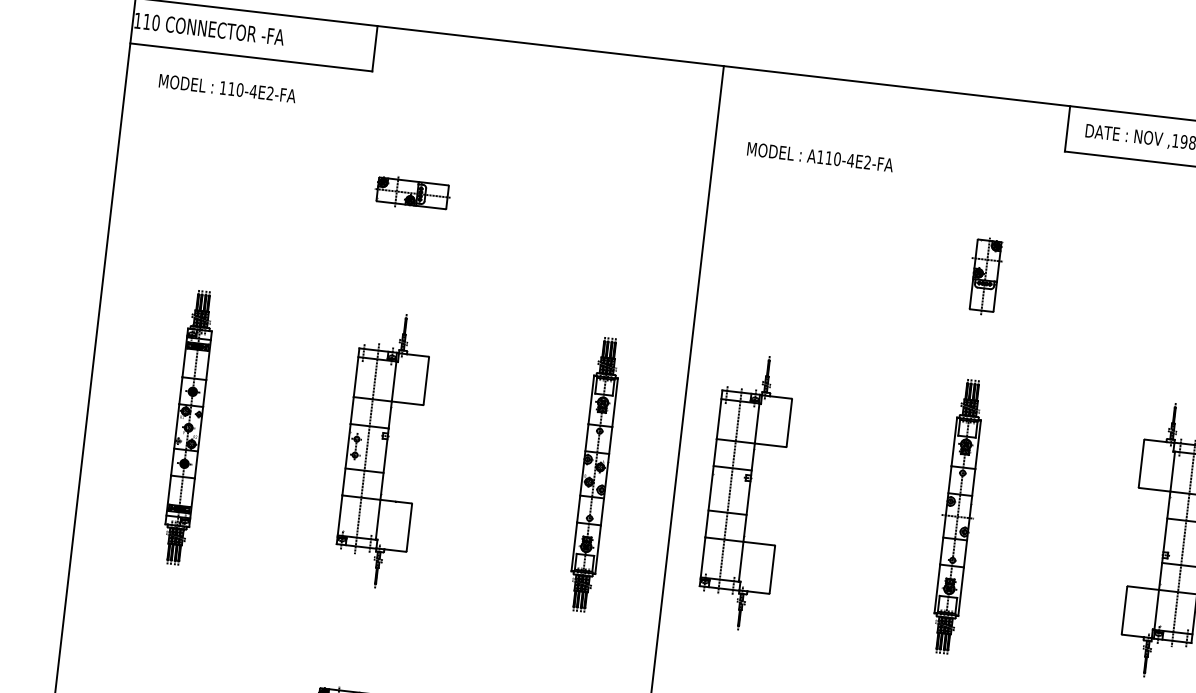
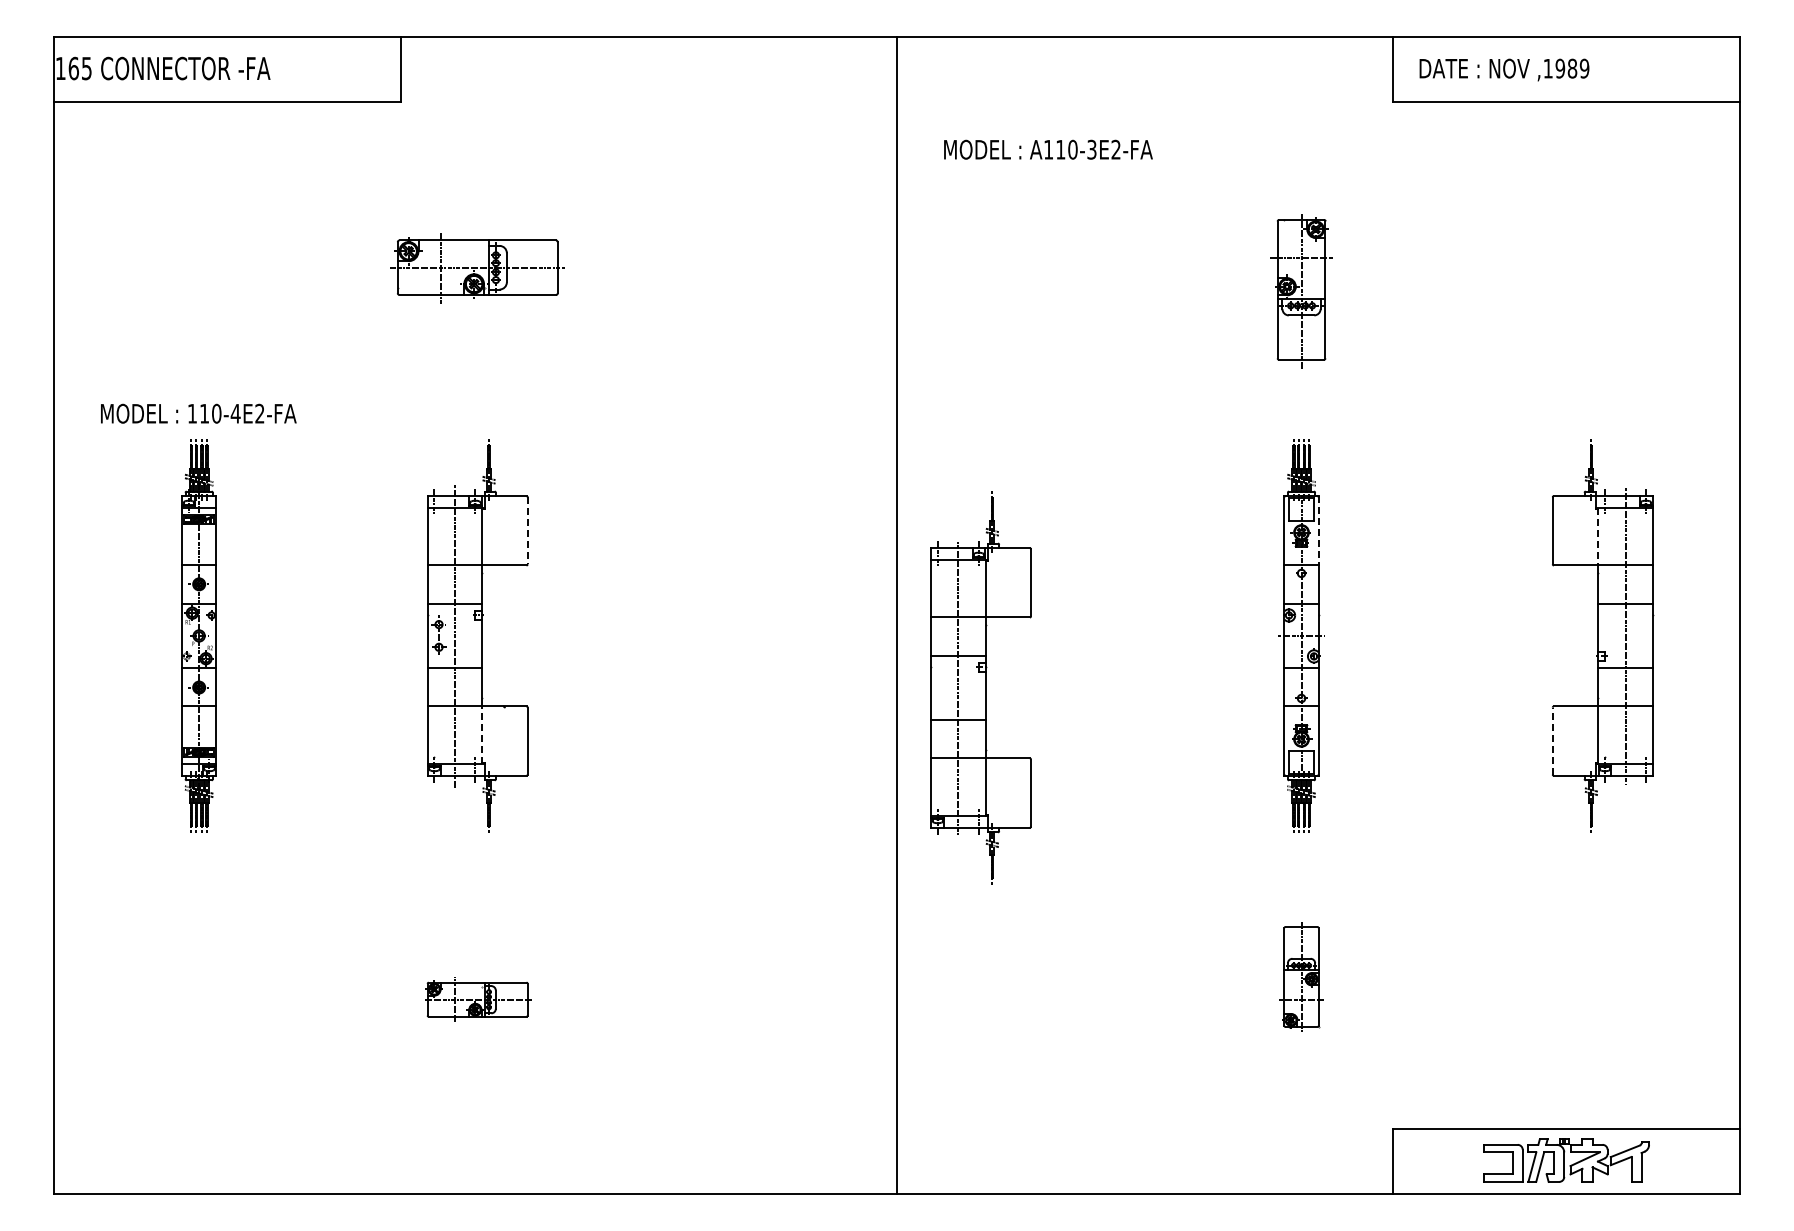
text: (150, 22) -> (79, 68), 110 -> 165
text: (227, 88) -> (198, 413), moved
text: (850, 160) -> (1091, 149), A110-4E2-FA -> A110-3E2-FA
part: (412, 193) -> (477, 267), size x1.6
part: (985, 276) -> (1301, 291), size x1.4
line: (426, 380) -> (527, 530), solid -> dashed
line: (978, 444) -> (1318, 530), solid -> dashed
line: (1172, 471) -> (1598, 536), solid -> dashed
part: (594, 474) -> (781, 635), removed
part: (745, 491) -> (980, 687), moved
line: (378, 520) -> (482, 735), solid -> dashed
line: (1124, 610) -> (1552, 741), solid -> dashed

